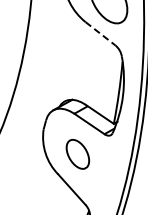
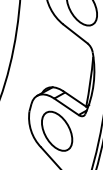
line: (100, 33) -> (75, 33), dashed -> solid
part: (77, 154) -> (56, 131), size x1.67

